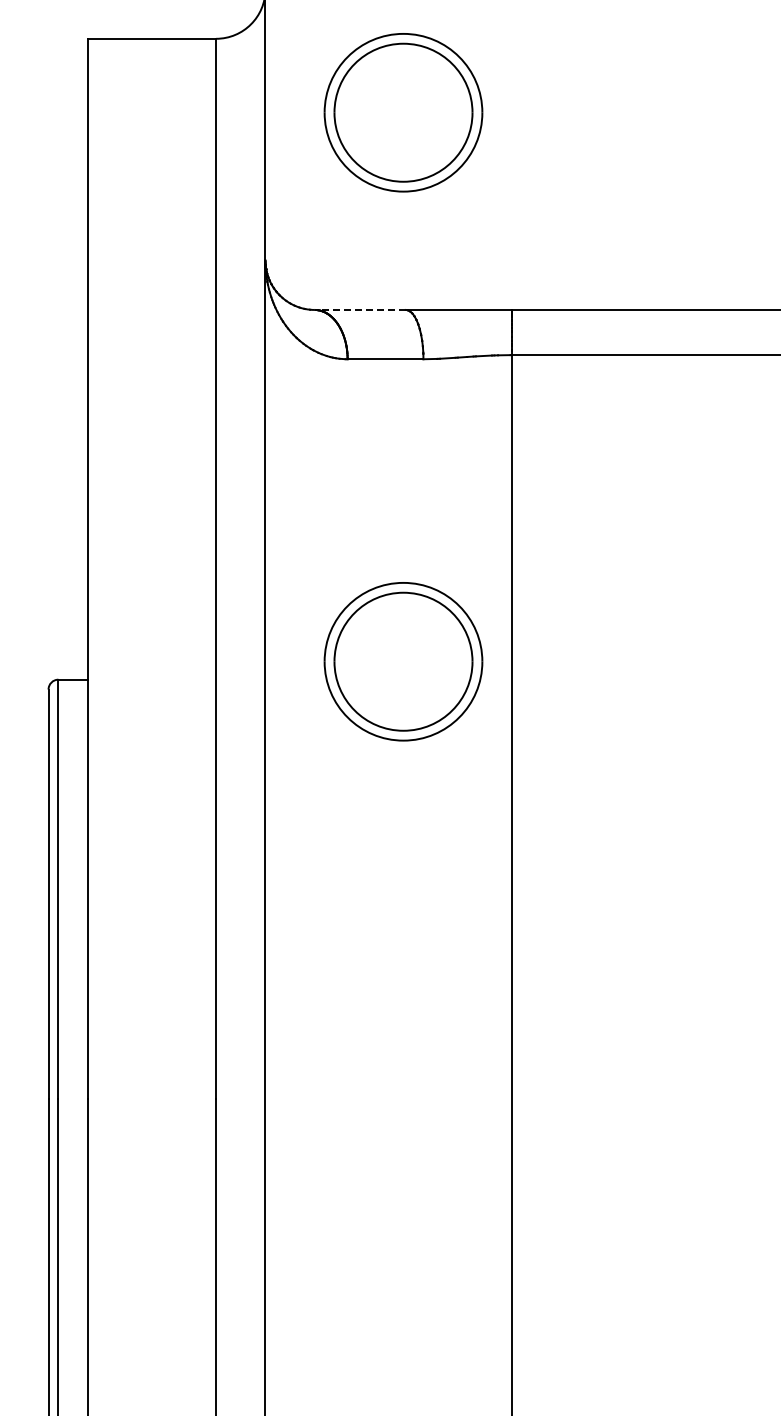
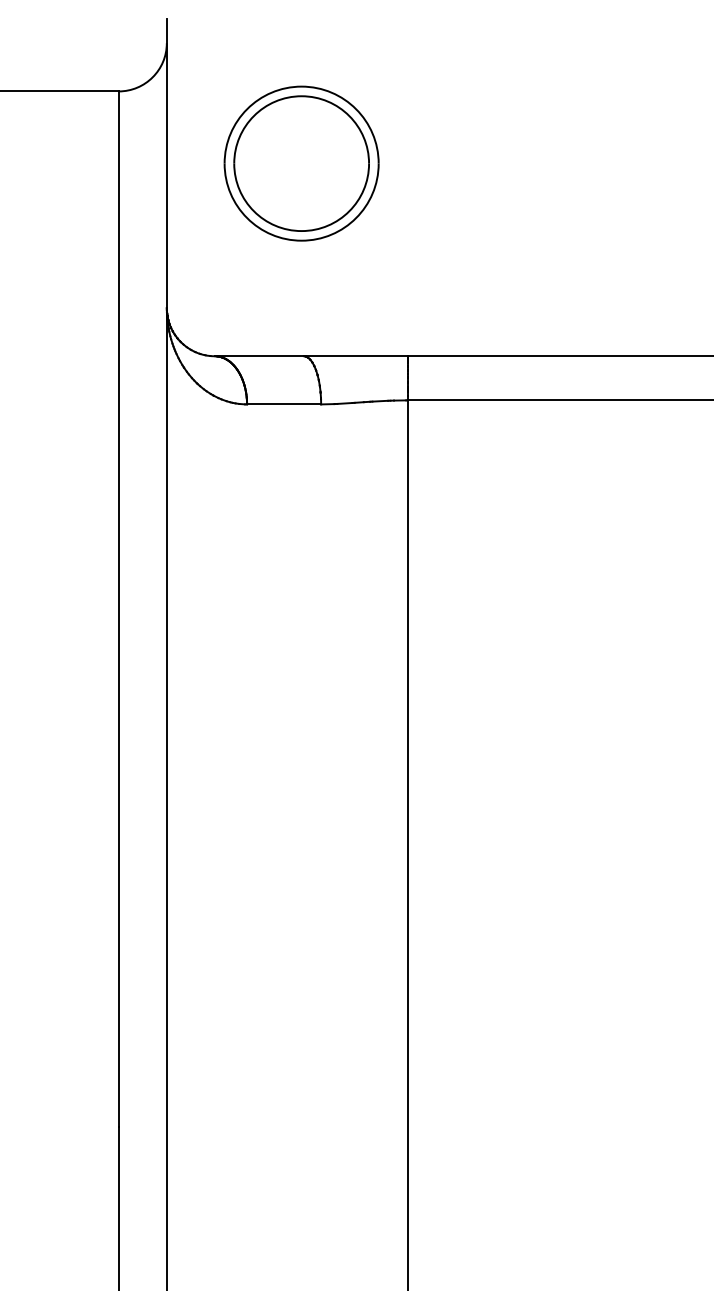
line: (360, 309) -> (259, 355), dashed -> solid
part: (403, 661) -> (301, 699), removed

